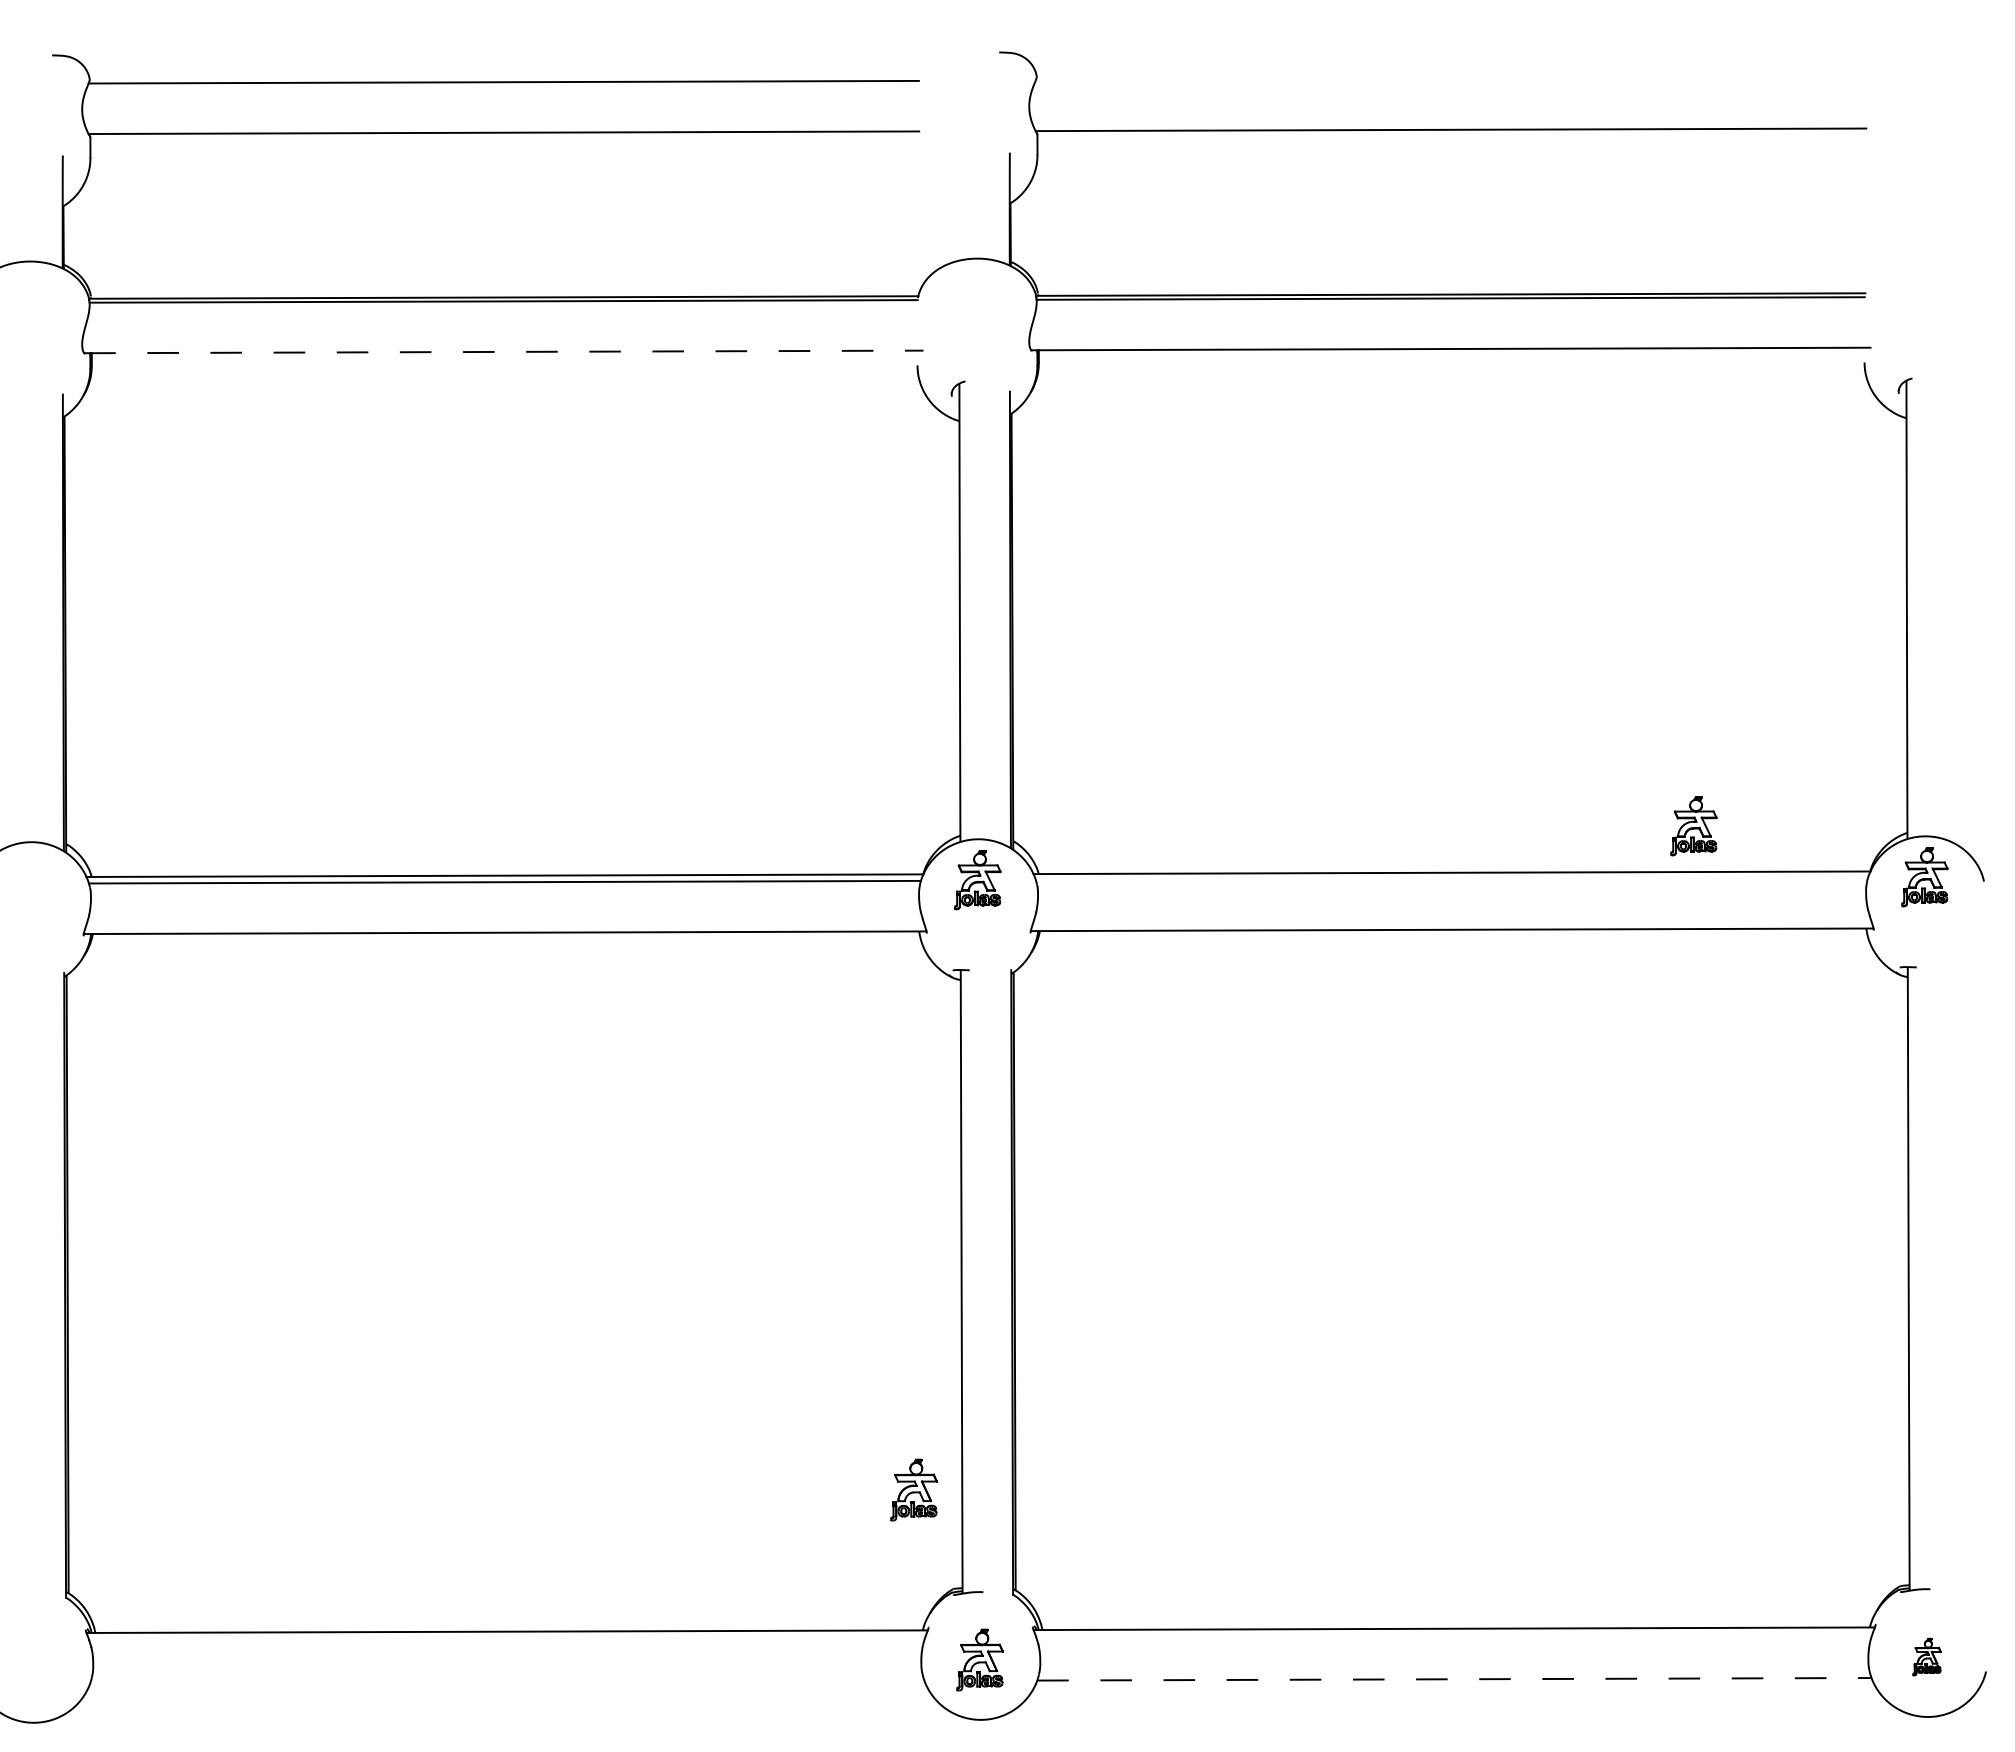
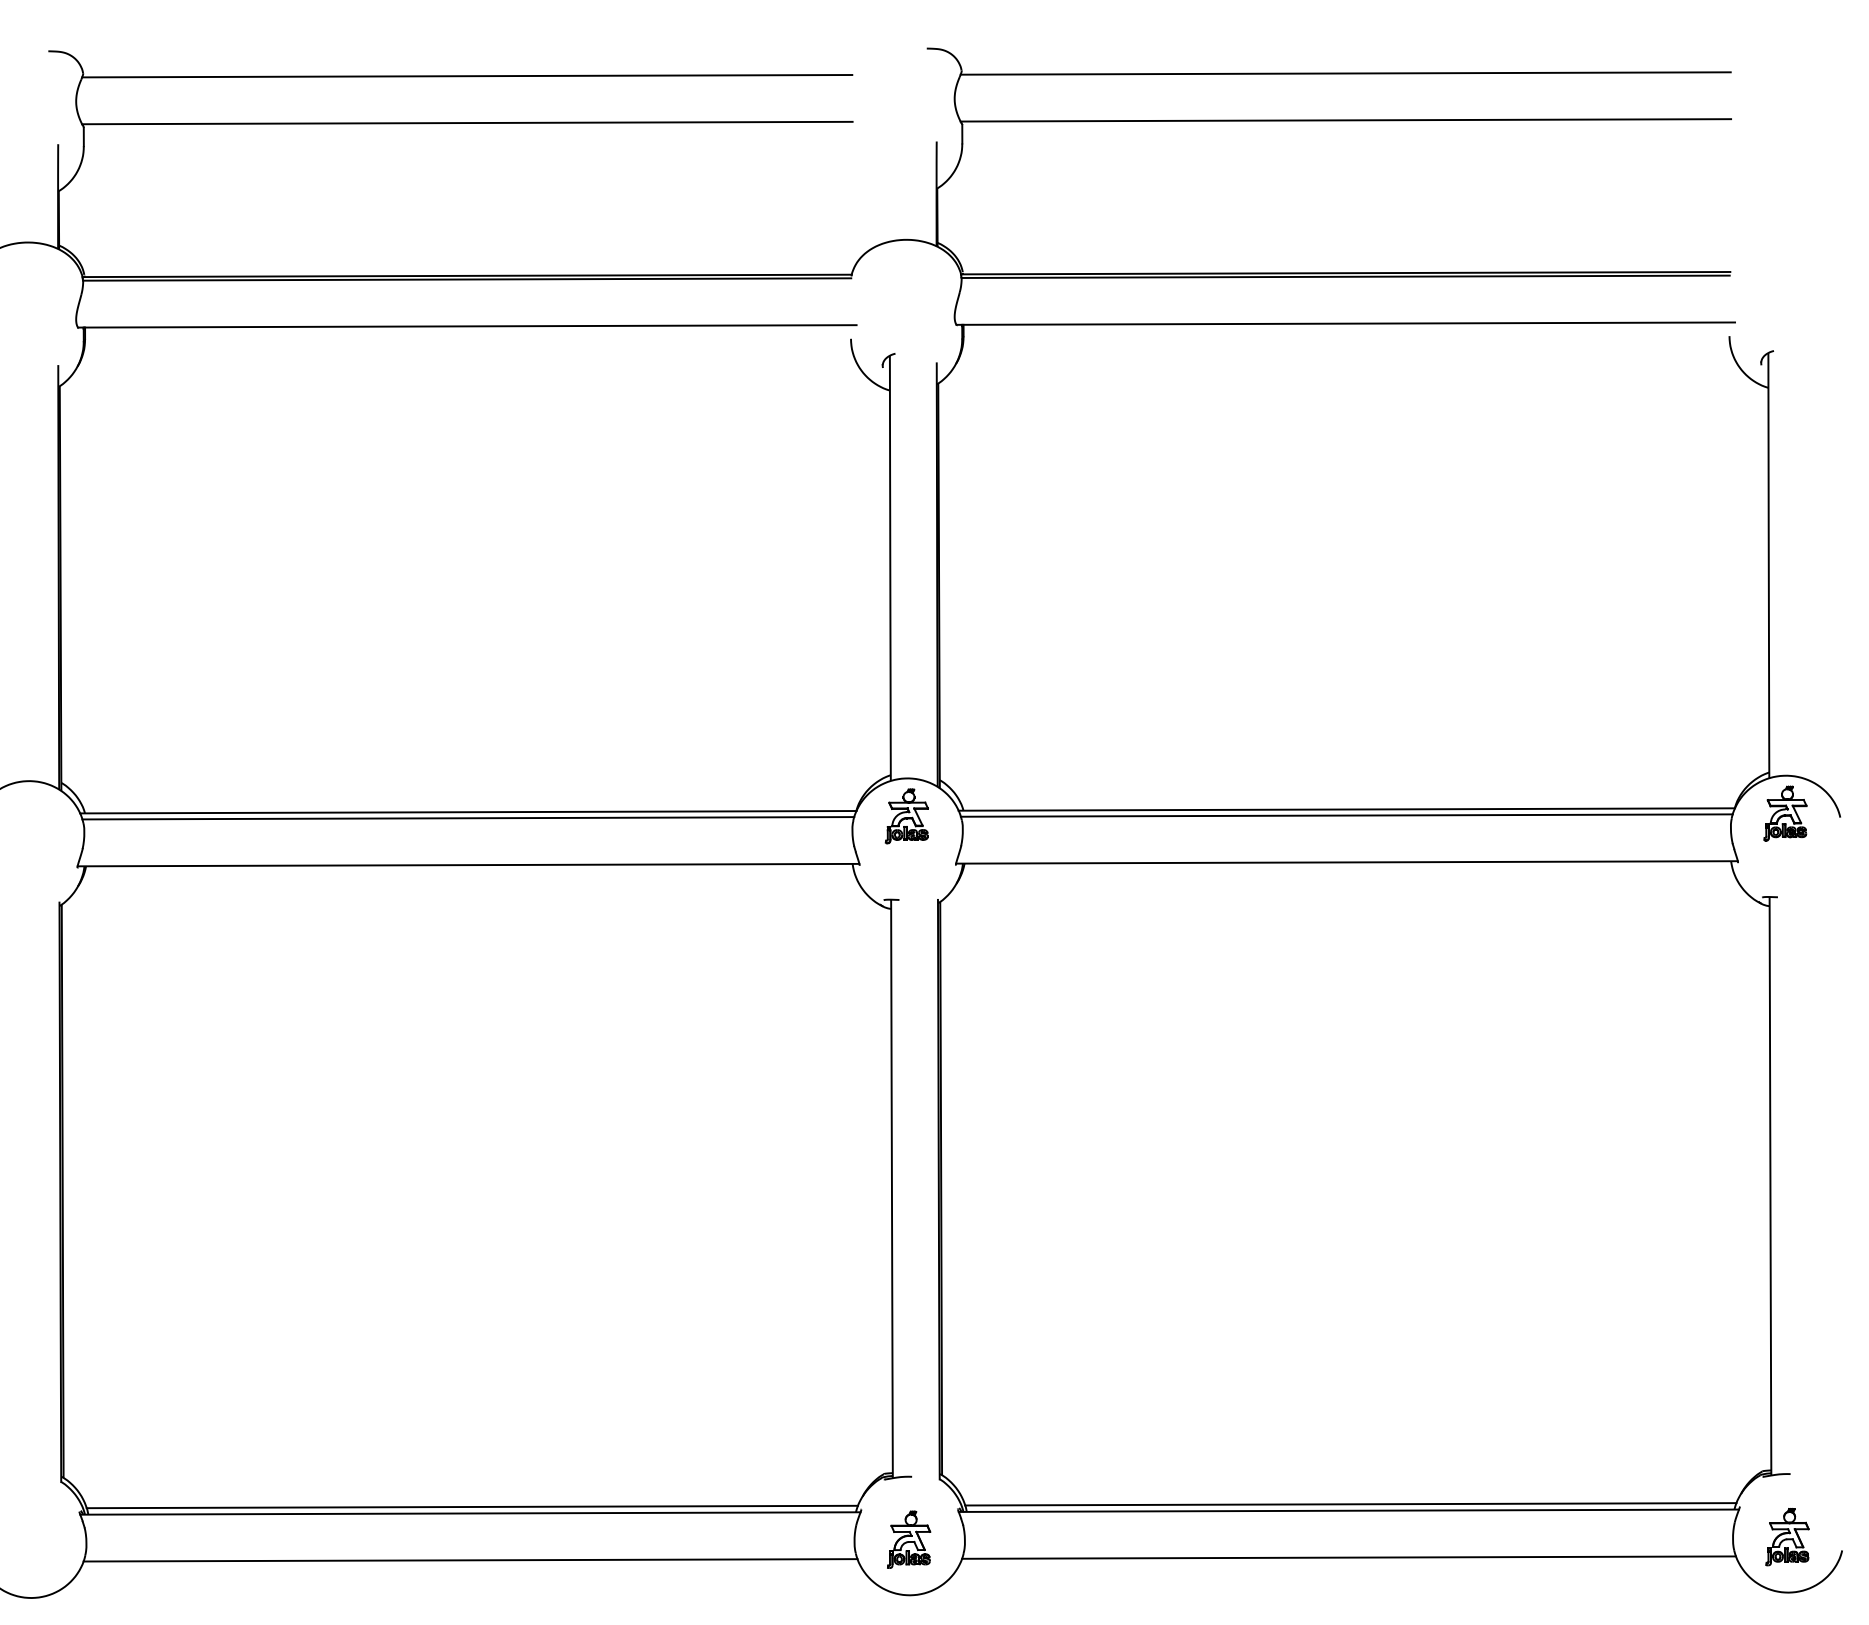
line: (1450, 79) -> (1345, 73), added
line: (503, 351) -> (466, 325), dashed -> solid
part: (1693, 826) -> (1570, 766), removed
line: (1451, 879) -> (1346, 815), added
part: (913, 1489) -> (847, 1381), removed
line: (1456, 1621) -> (1350, 1504), added
line: (509, 1624) -> (472, 1506), added
part: (1926, 1656) -> (1786, 1536), size x1.67
line: (1454, 1679) -> (1349, 1557), dashed -> solid
line: (507, 1681) -> (470, 1559), added

